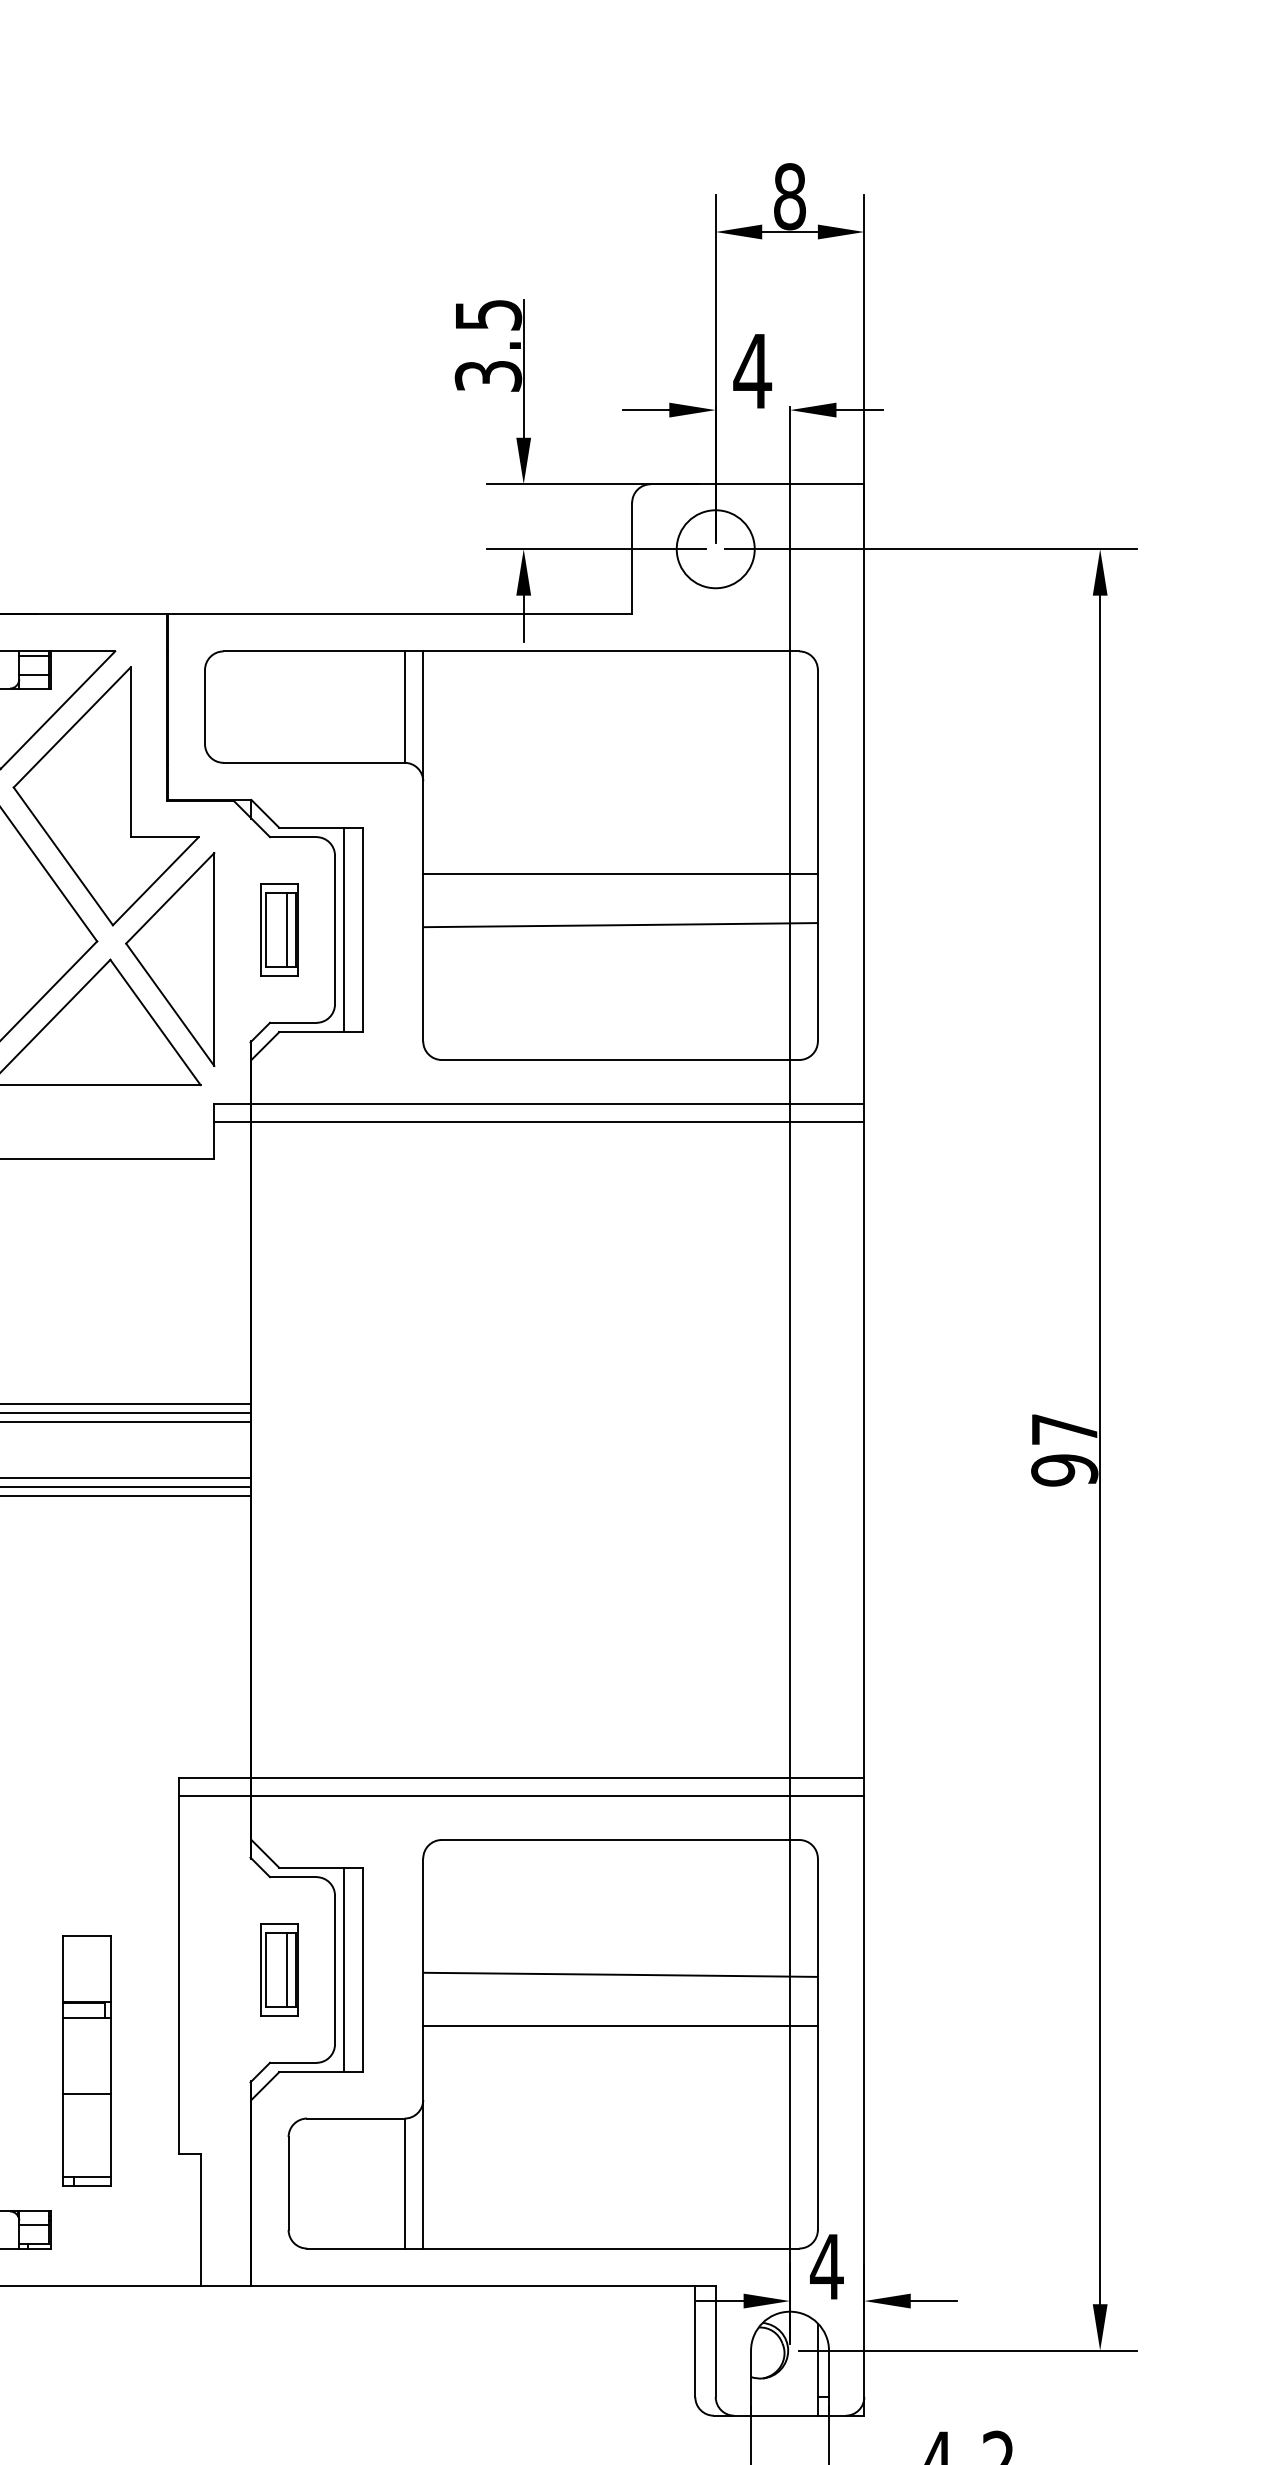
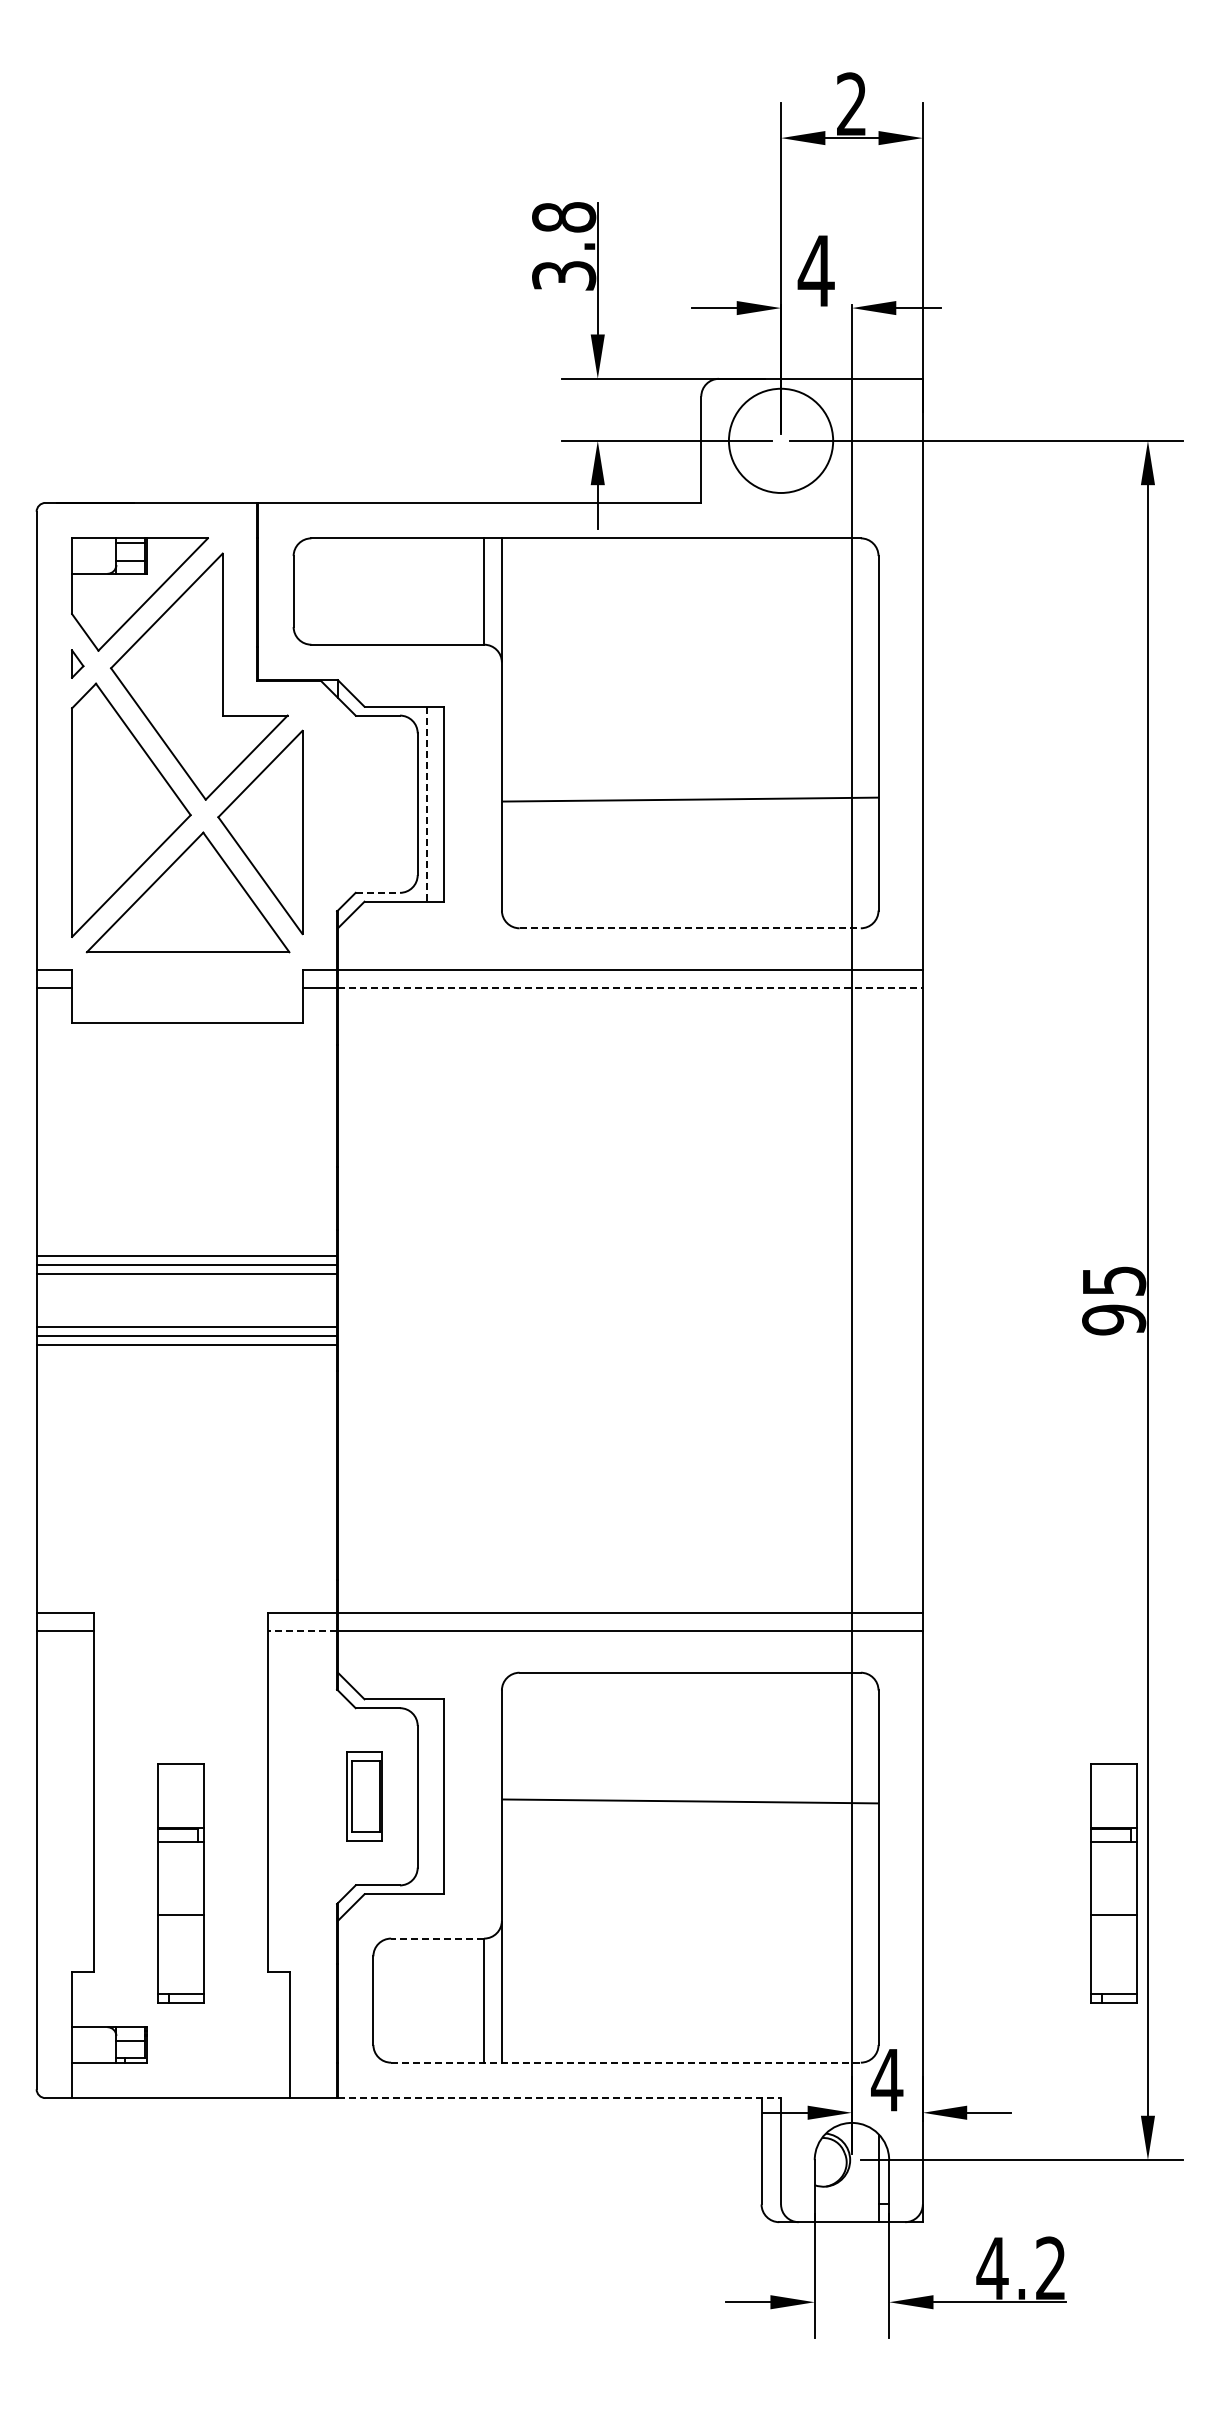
text: (789, 196) -> (851, 104), 8 -> 2
text: (488, 315) -> (564, 217), 3.5 -> 3.8
circle: (715, 548) -> (780, 440), size x1.4
line: (619, 874) -> (689, 751), removed
part: (279, 930) -> (364, 804), removed
line: (344, 930) -> (426, 804), solid -> dashed
line: (293, 1022) -> (378, 892), solid -> dashed
line: (620, 1060) -> (690, 928), solid -> dashed
line: (557, 1122) -> (630, 987), solid -> dashed
text: (1065, 1429) -> (1114, 1280), 97 -> 95
line: (214, 1796) -> (302, 1631), solid -> dashed
line: (286, 1969) -> (371, 1796), removed
line: (344, 1969) -> (426, 1796), removed
line: (619, 2025) -> (689, 1849), removed
part: (1064, 2060) -> (1113, 1883), added
line: (355, 2118) -> (437, 1938), solid -> dashed
line: (552, 2248) -> (625, 2062), solid -> dashed
line: (483, 2286) -> (559, 2098), solid -> dashed

